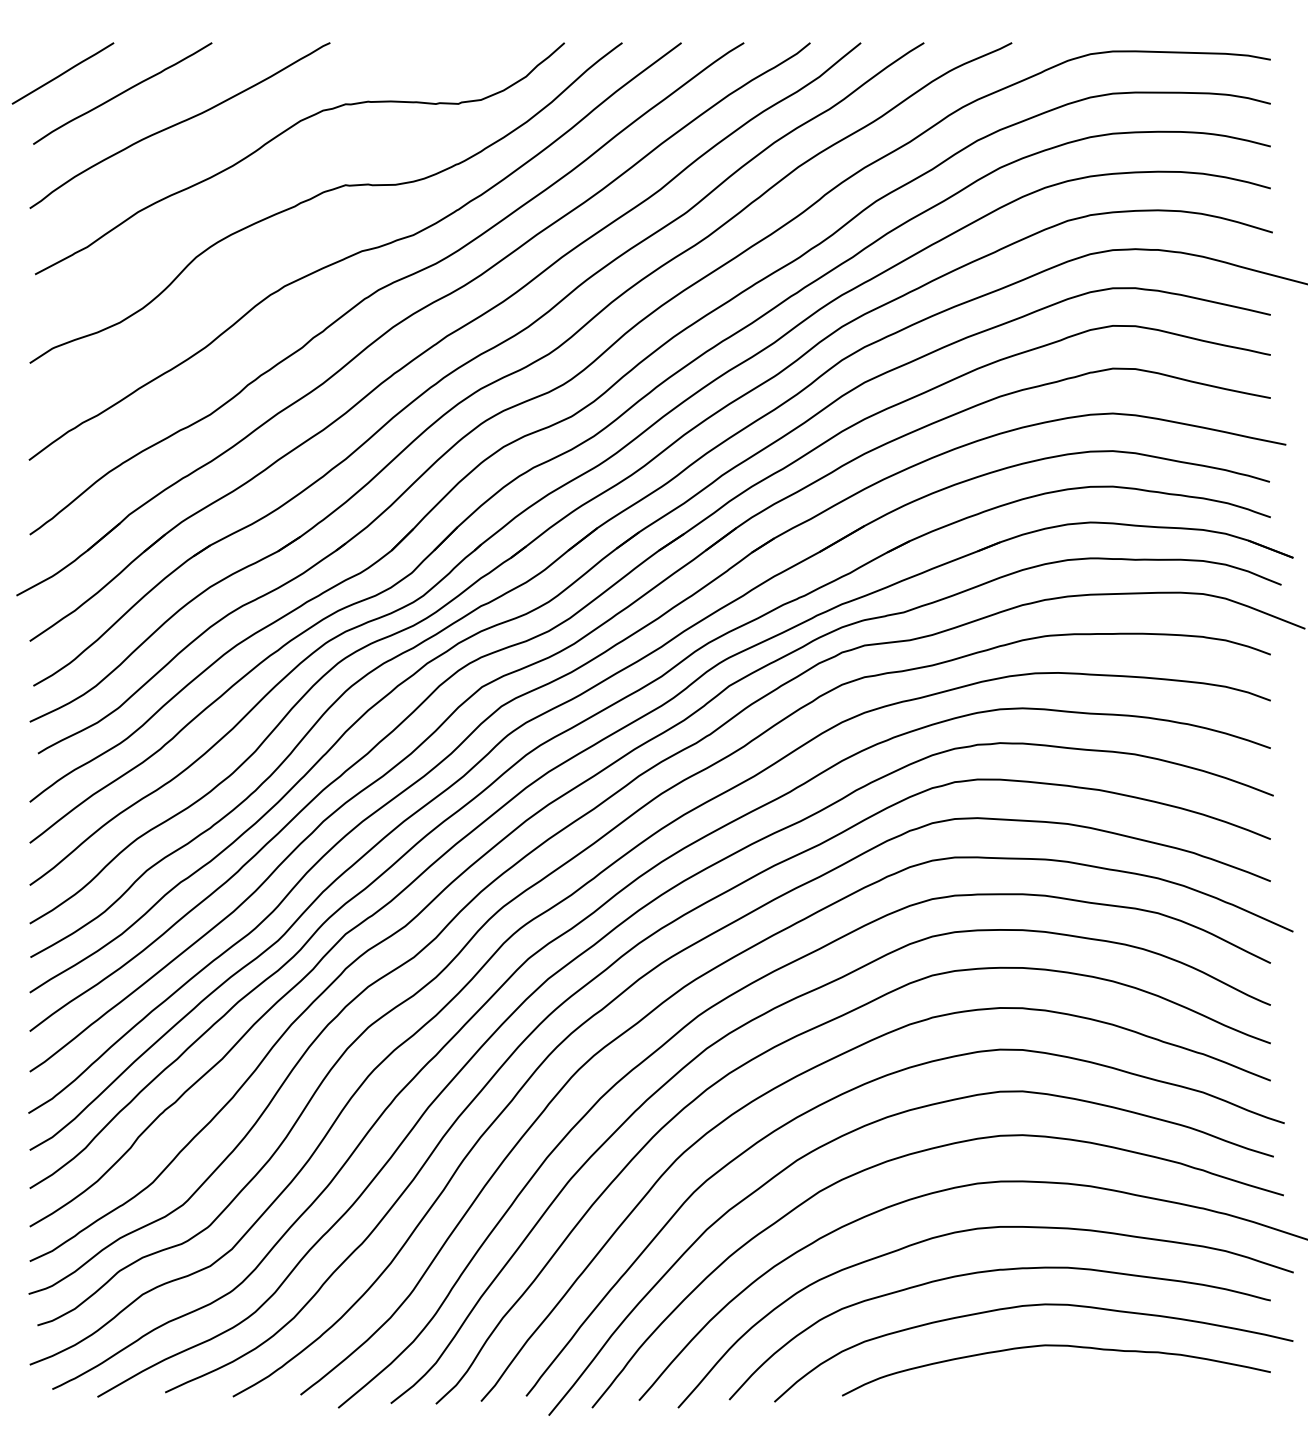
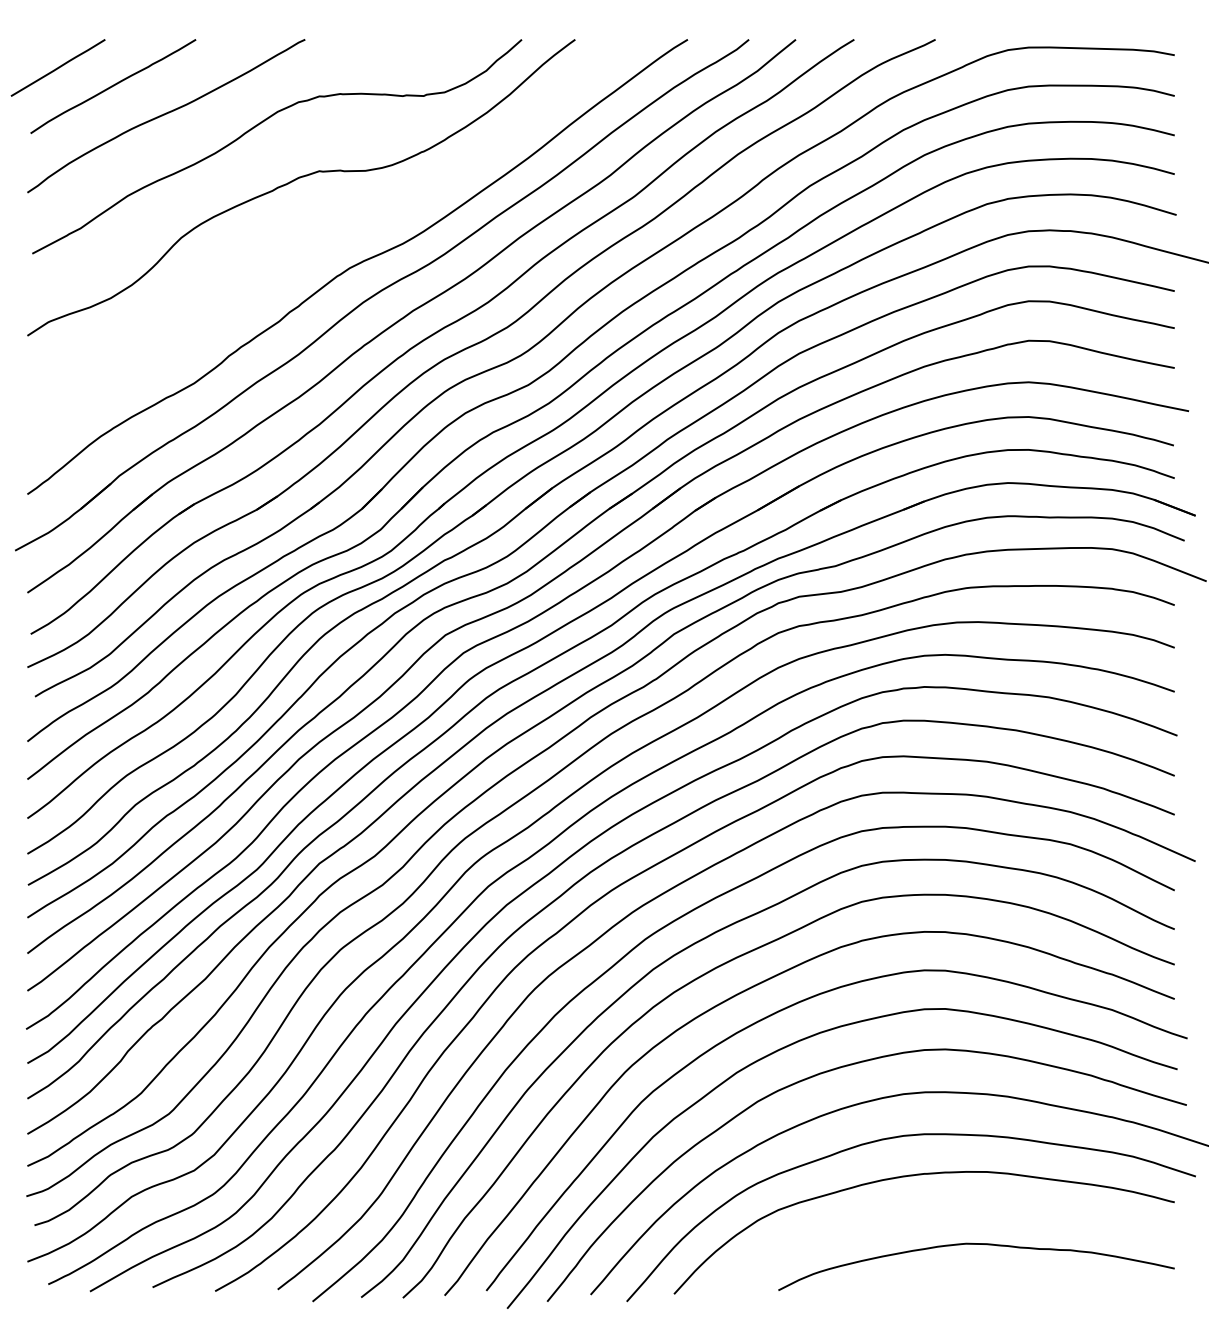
curve: (354, 253) -> (327, 234), removed
curve: (1033, 1306) -> (955, 1207), removed

